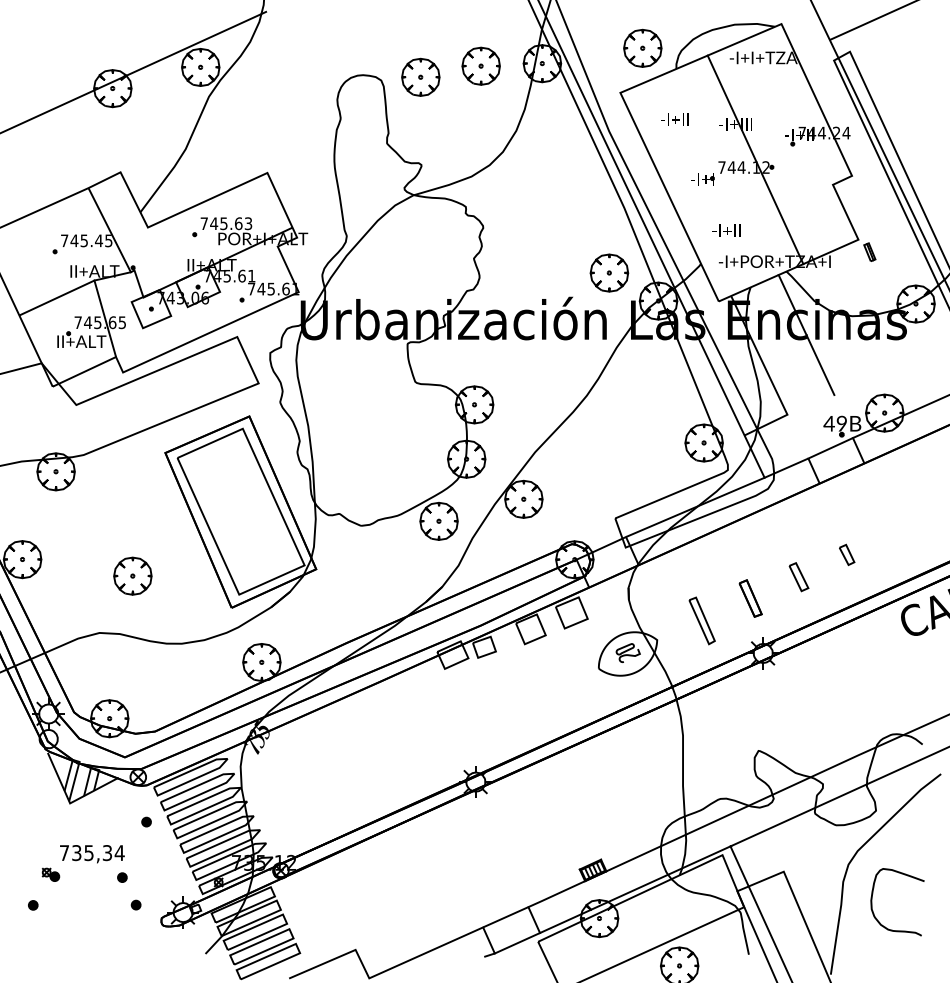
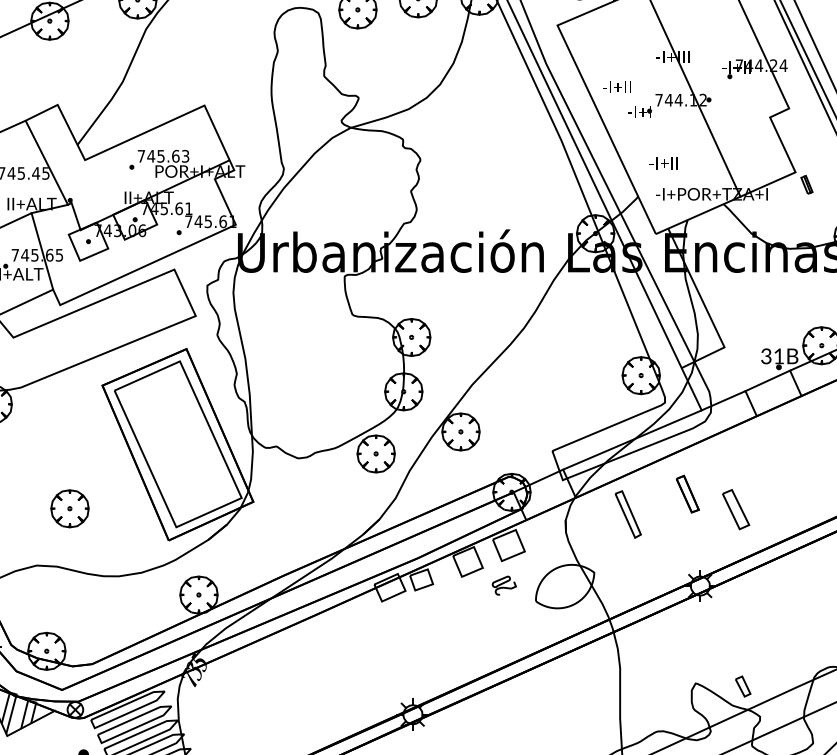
text: (674, 119) -> (616, 87), moved
part: (609, 272) -> (546, 205), removed
line: (806, 335) -> (743, 268), removed
text: (834, 423) -> (771, 356), 49B -> 31B
part: (847, 554) -> (743, 686), moved
part: (798, 577) -> (735, 510), size x1.4
part: (750, 598) -> (687, 494), moved
part: (701, 620) -> (627, 514), moved
part: (627, 652) -> (503, 585), moved

